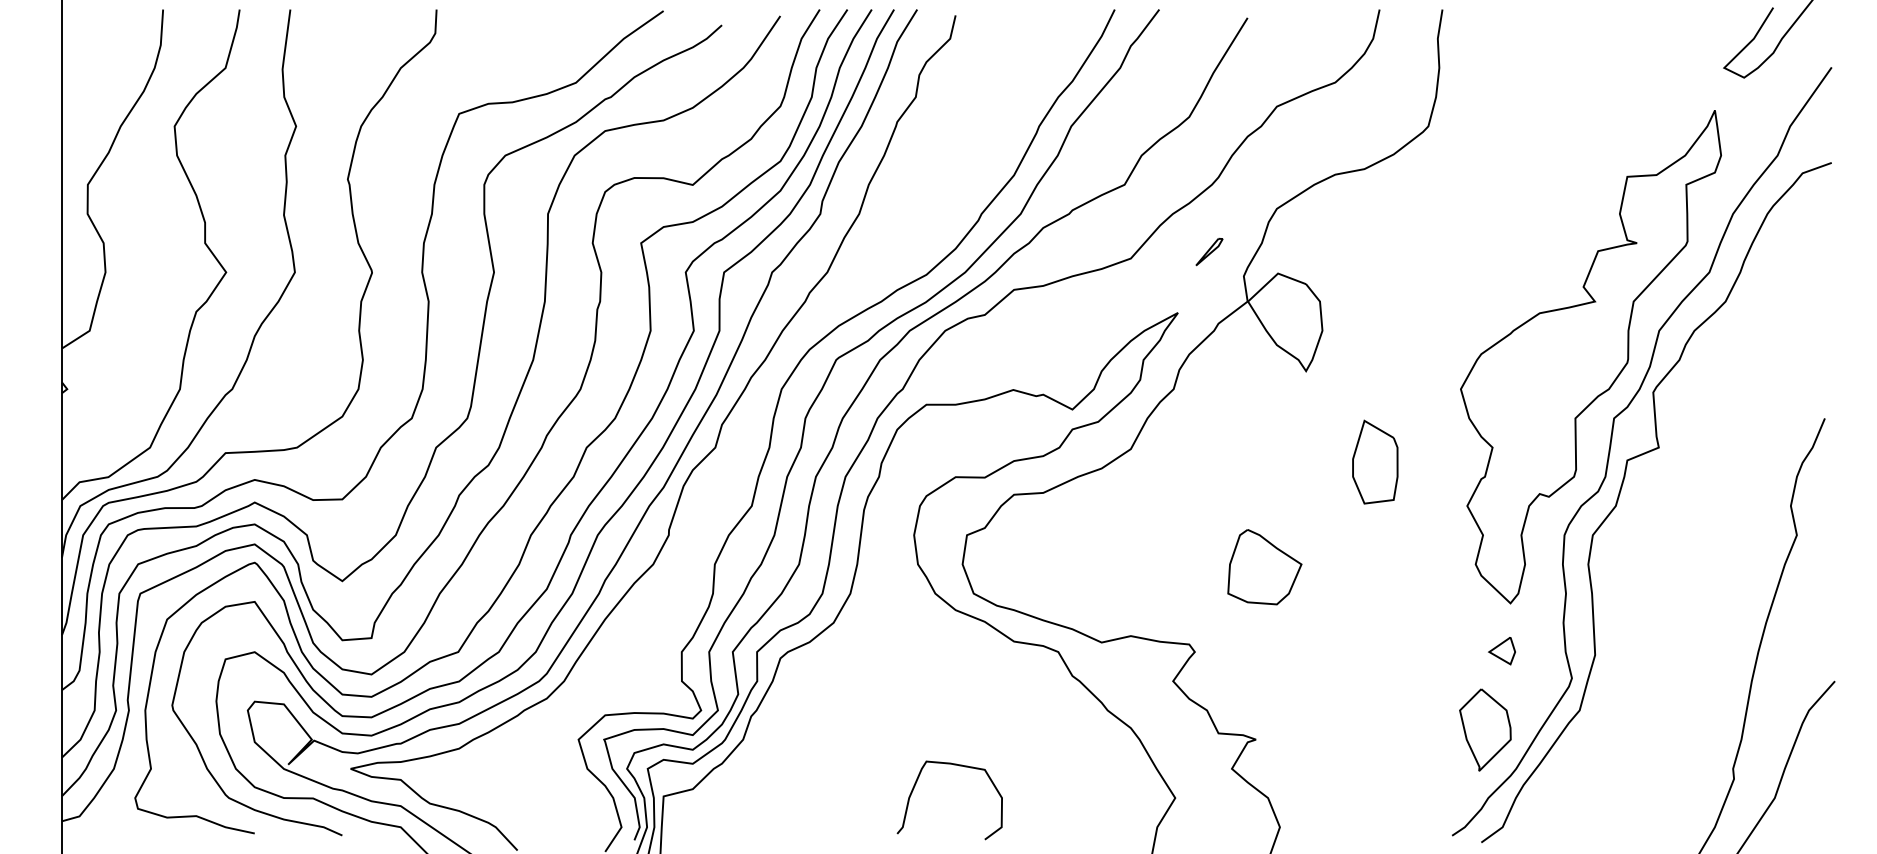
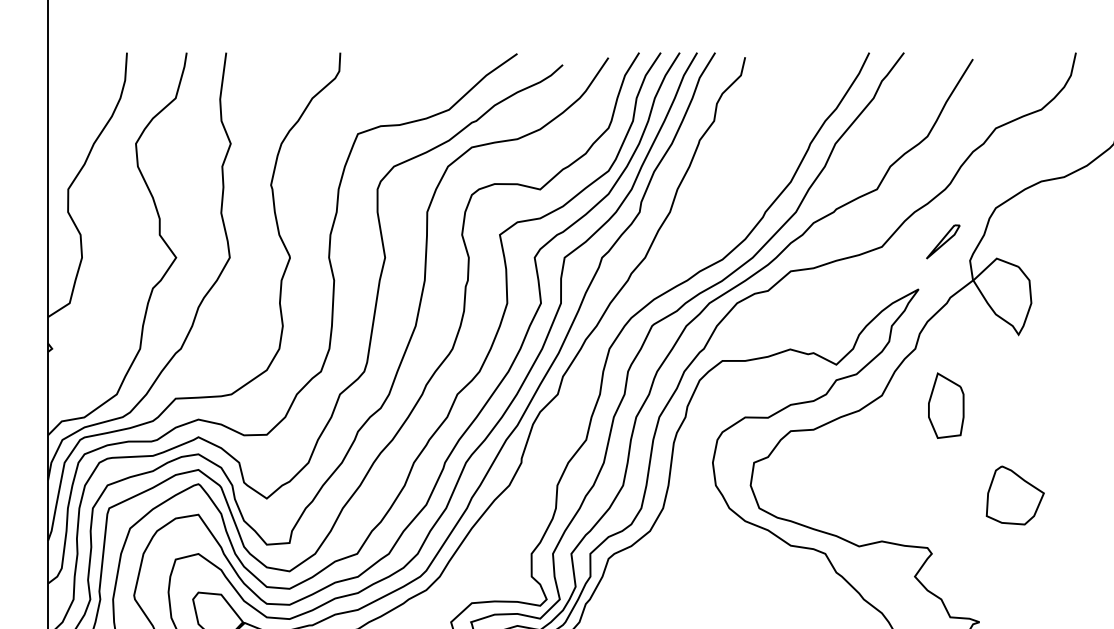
part: (1209, 251) -> (943, 241), size x1.6
part: (1375, 461) -> (946, 405), moved
part: (1264, 567) -> (1015, 495), moved

